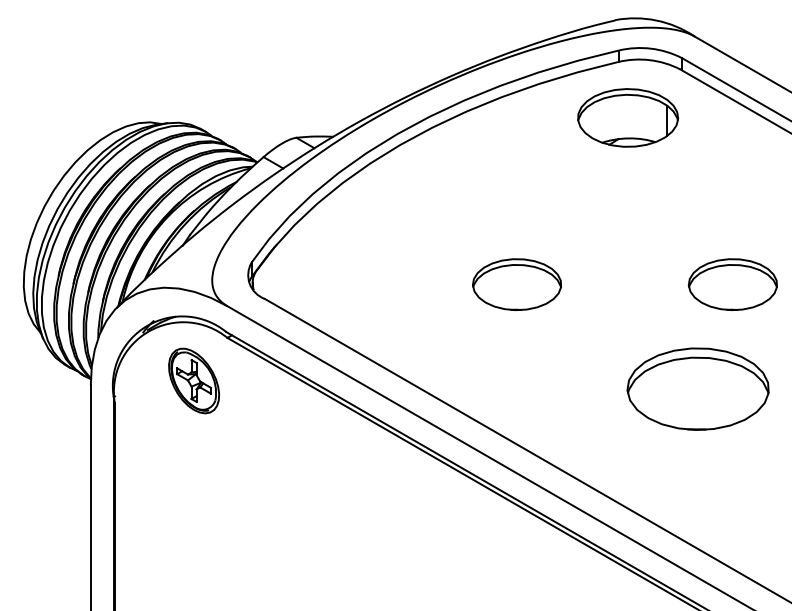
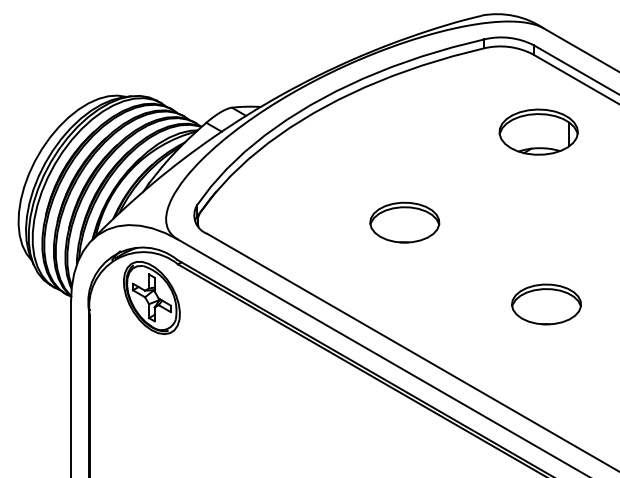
part: (627, 117) -> (538, 131), moved
part: (732, 284) -> (573, 222), removed
part: (193, 381) -> (151, 298), size x1.43
part: (698, 389) -> (546, 304), size x0.62

